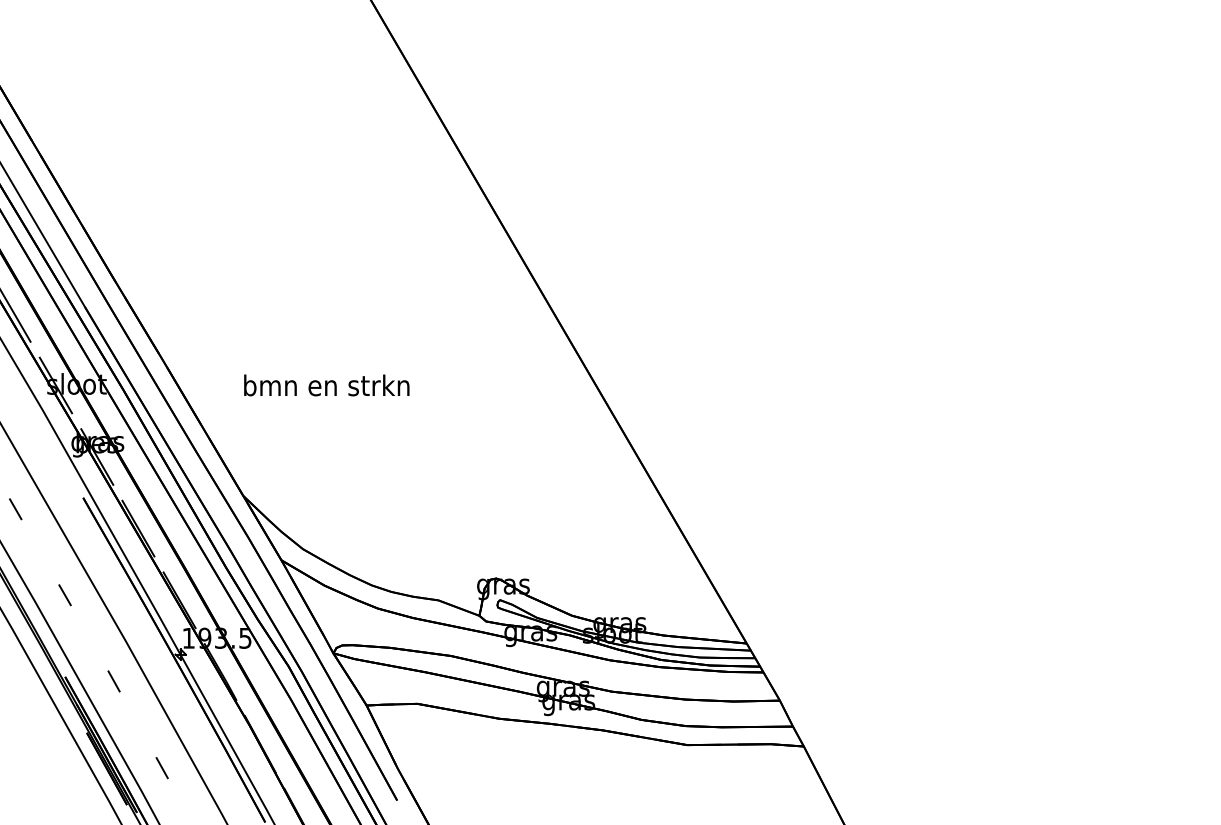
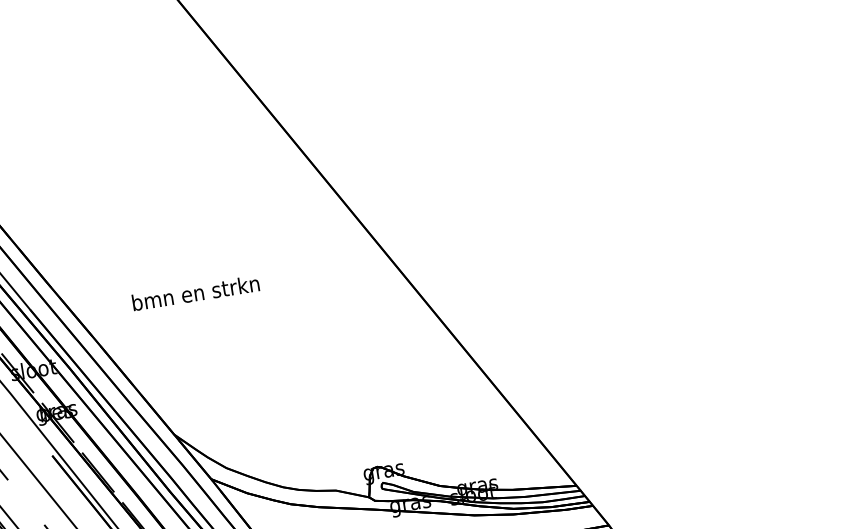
text: (326, 385) -> (195, 293), moved

